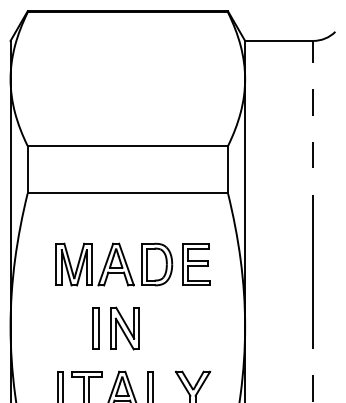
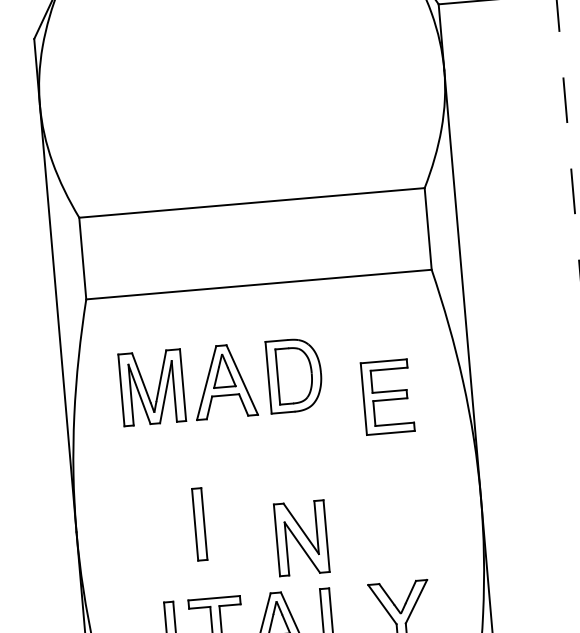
part: (114, 264) -> (221, 381), moved
part: (95, 328) -> (199, 524), moved
part: (124, 328) -> (300, 538), moved

